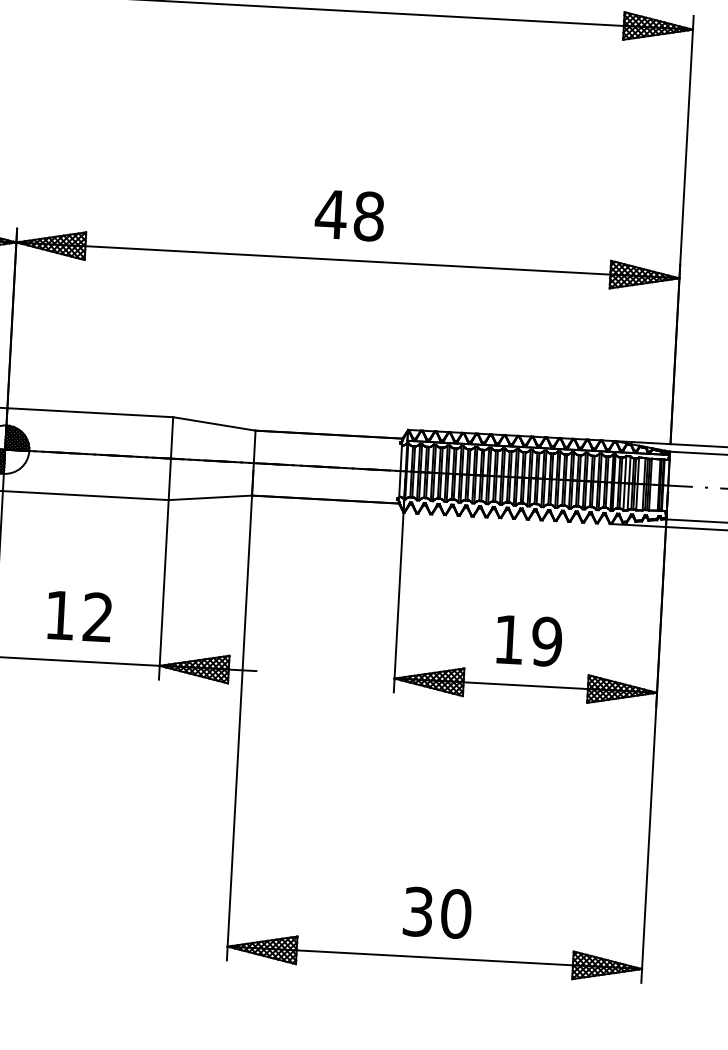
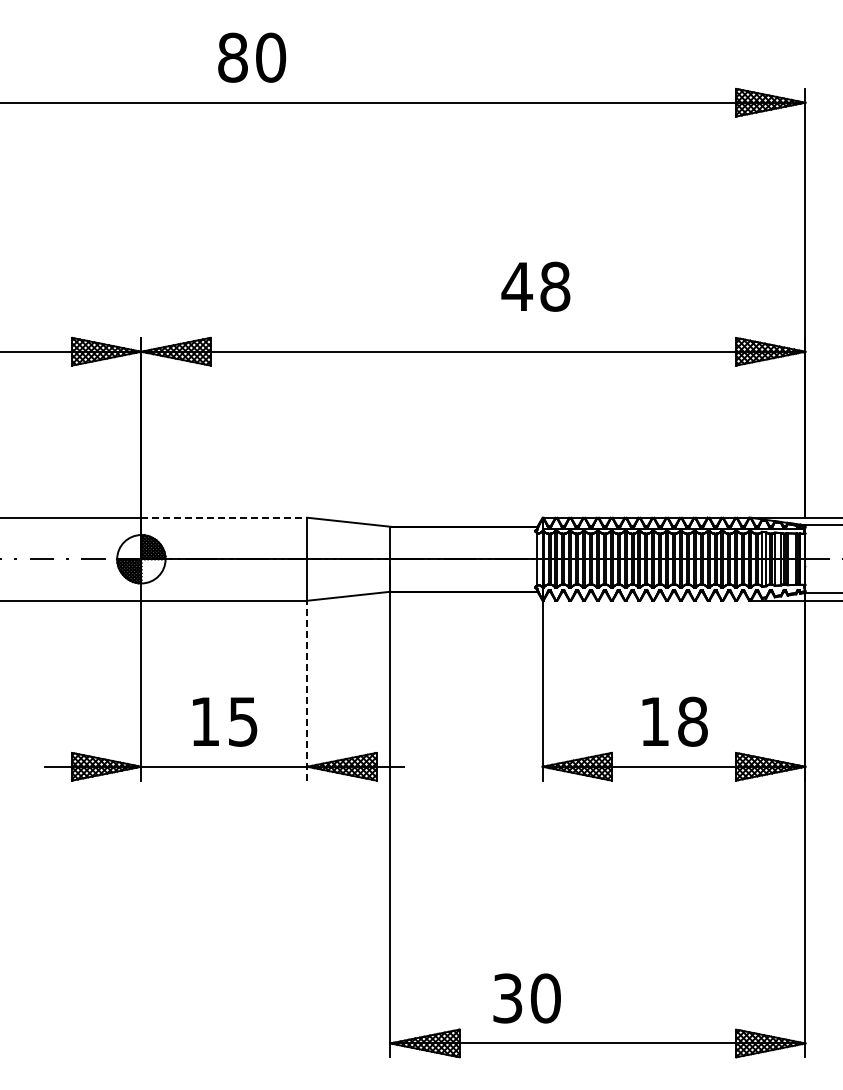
text: (349, 215) -> (535, 286), moved
line: (90, 412) -> (224, 517), solid -> dashed
line: (163, 589) -> (307, 690), solid -> dashed
text: (97, 617) -> (242, 721), 12 -> 15
text: (546, 641) -> (692, 721), 19 -> 18
text: (436, 912) -> (526, 998), moved

